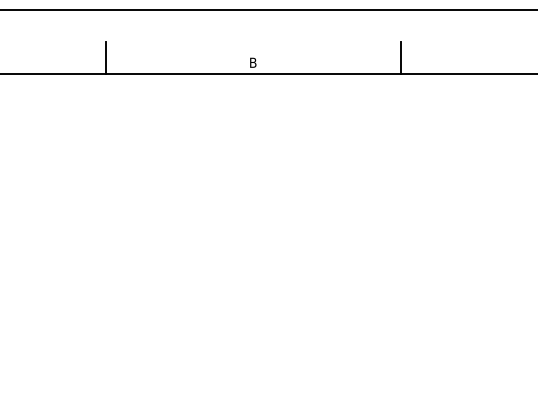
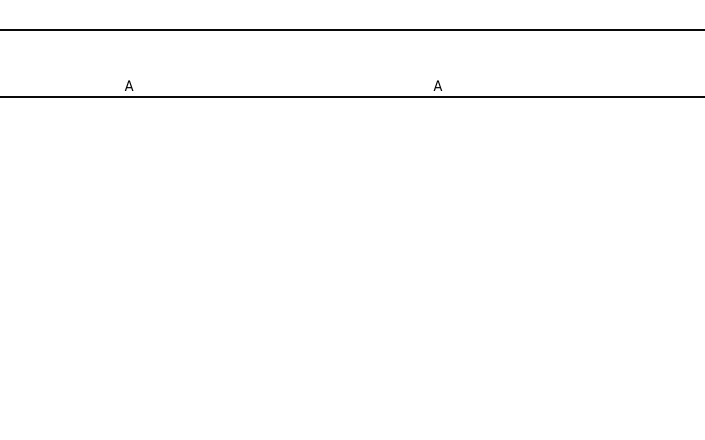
line: (105, 57) -> (283, 80), removed
line: (400, 57) -> (592, 80), removed
text: (252, 62) -> (437, 85), B -> A

